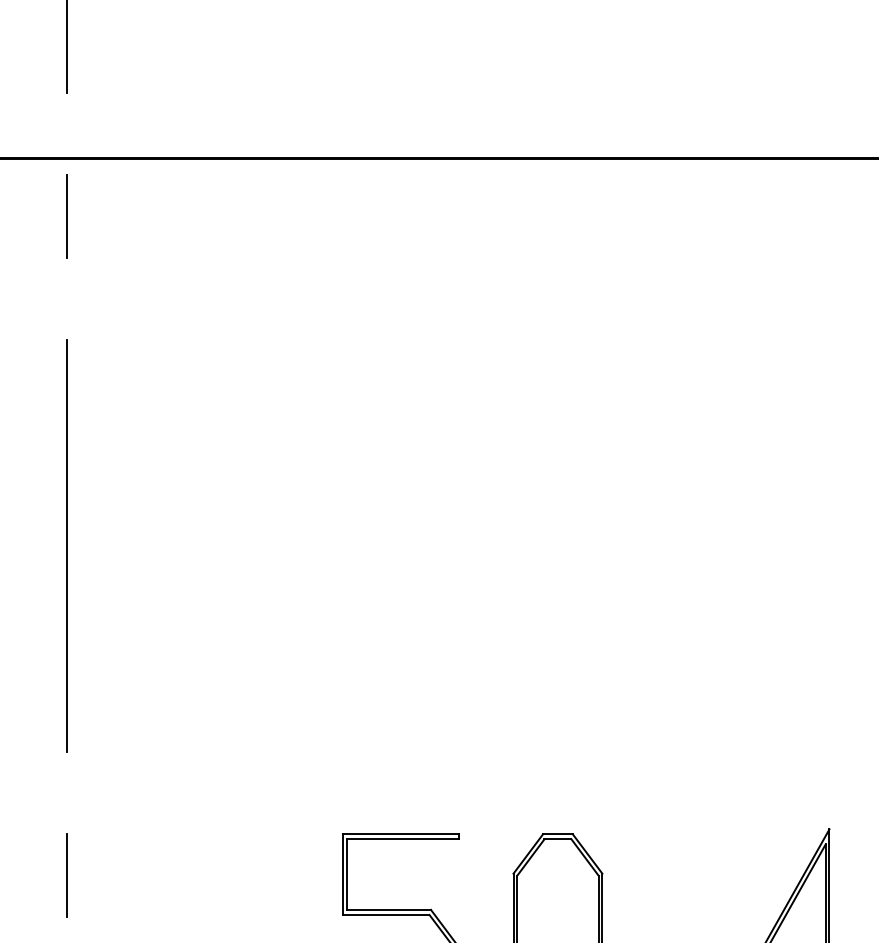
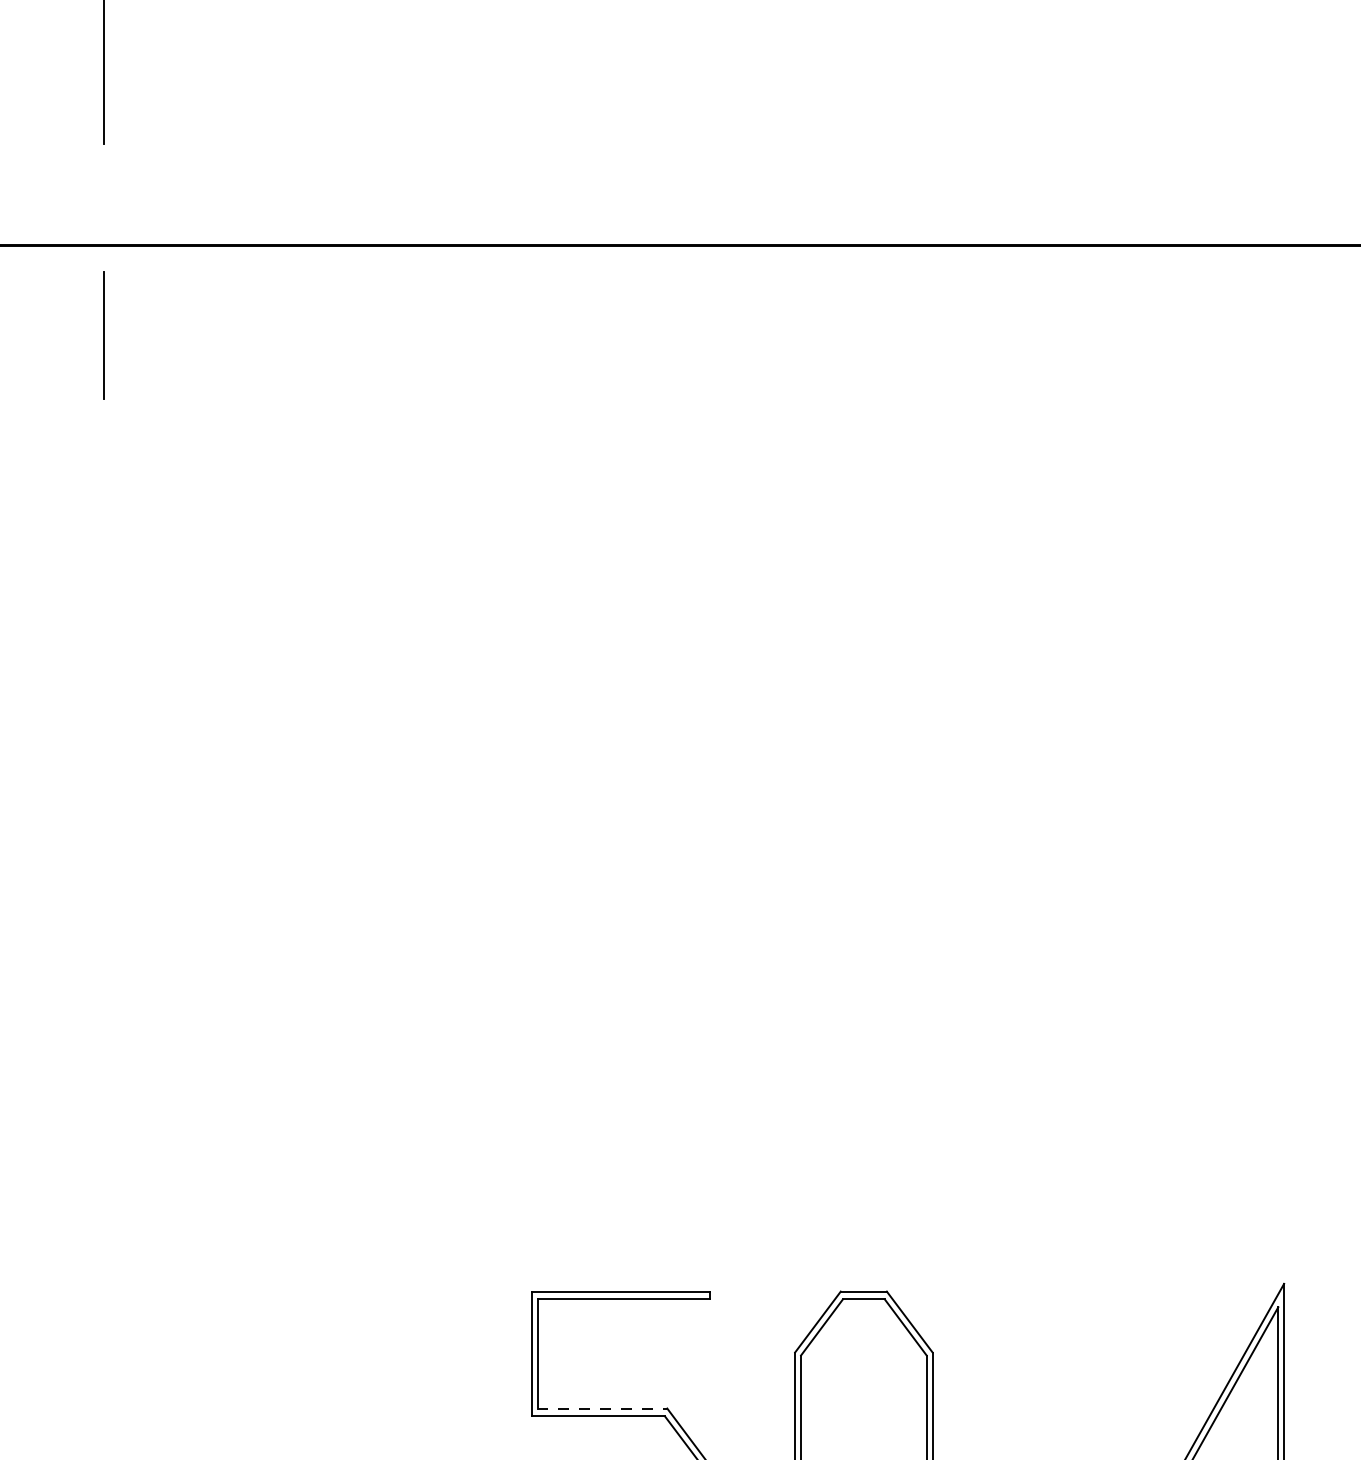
line: (66, 545) -> (103, 844), removed
line: (66, 875) -> (103, 1355), removed
line: (389, 909) -> (603, 1407), solid -> dashed

